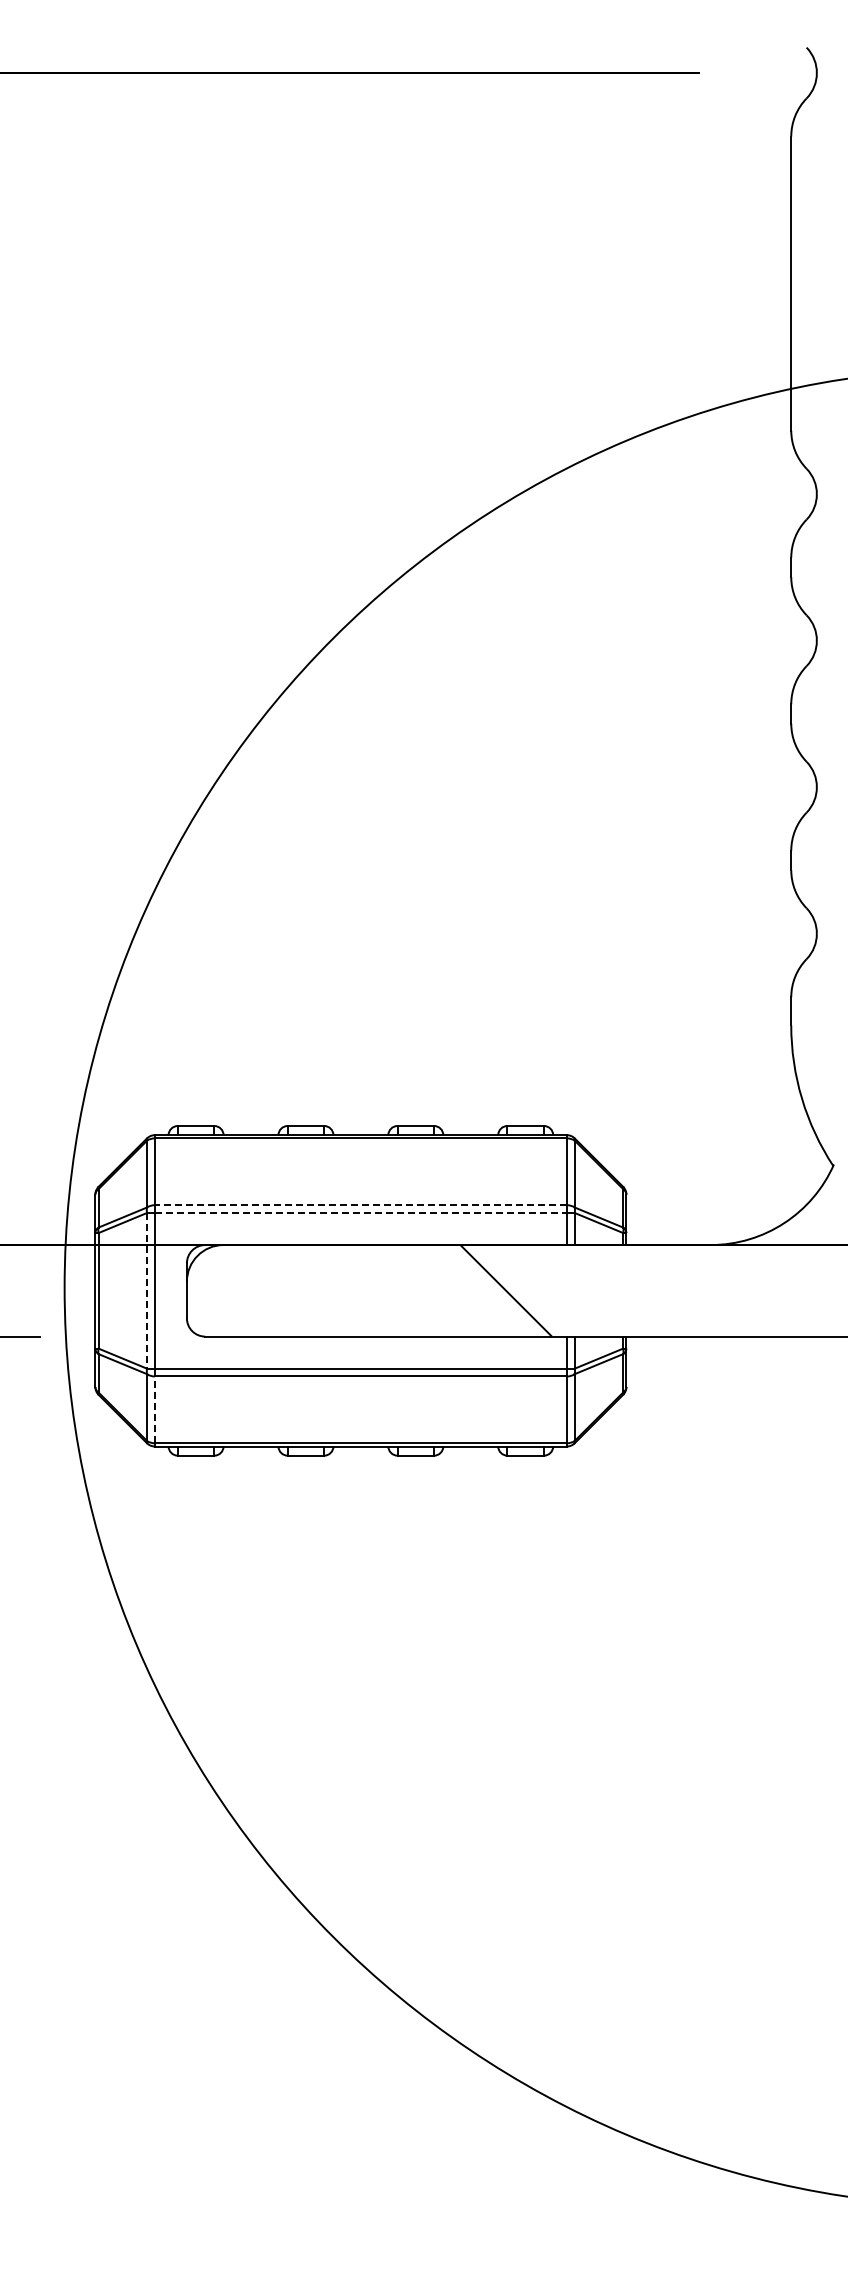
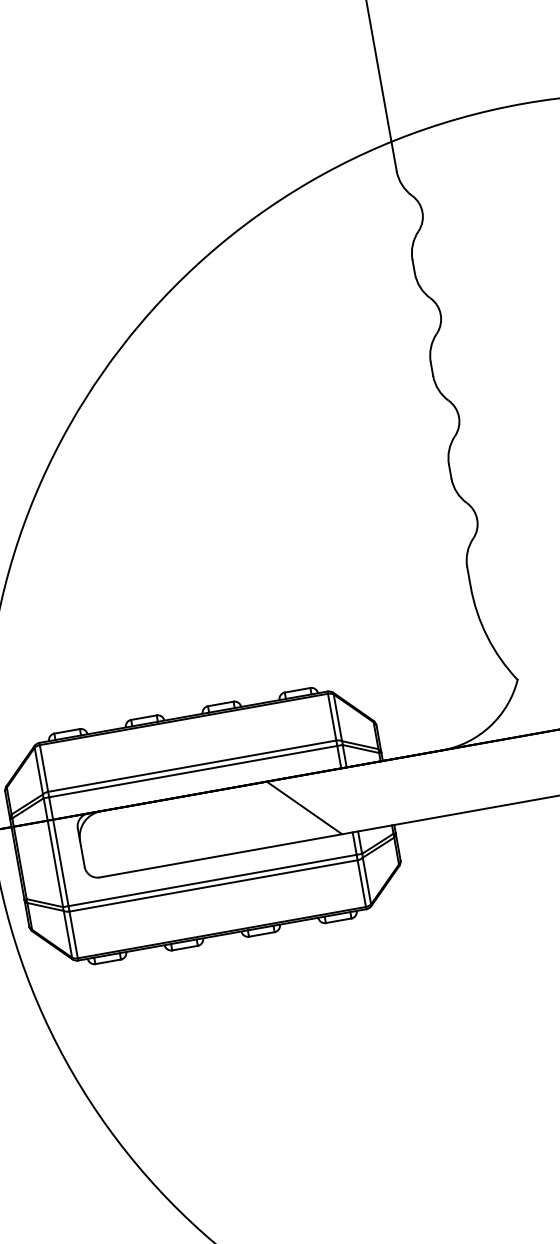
line: (360, 1205) -> (192, 766), dashed -> solid
line: (361, 1212) -> (193, 771), dashed -> solid
line: (147, 1290) -> (53, 852), dashed -> solid
line: (154, 1409) -> (73, 934), dashed -> solid

